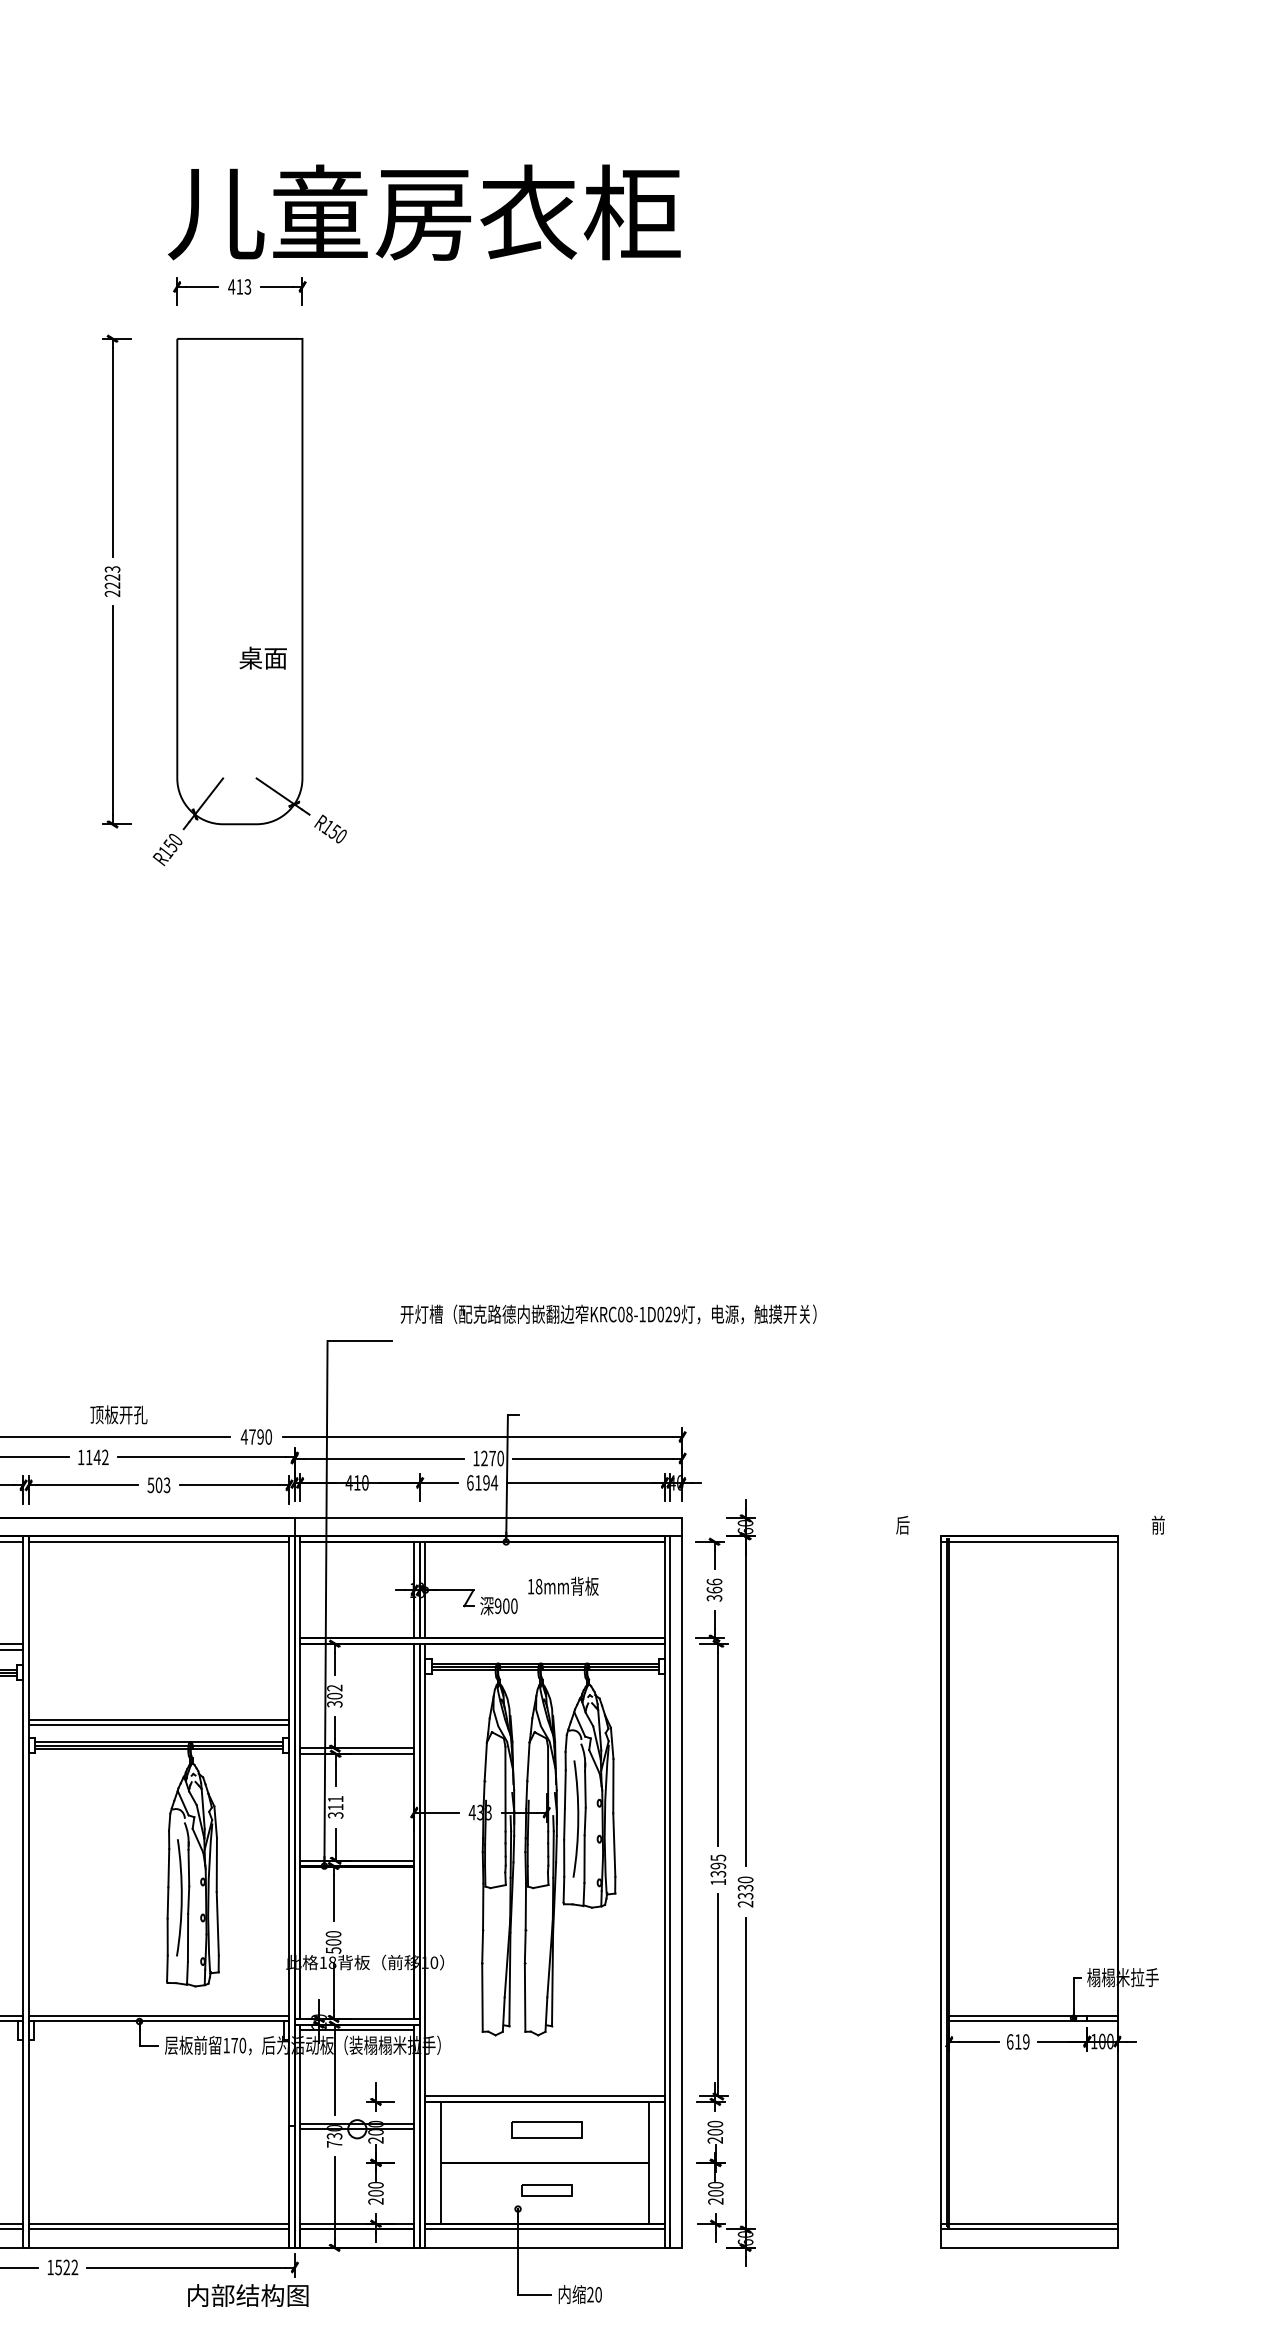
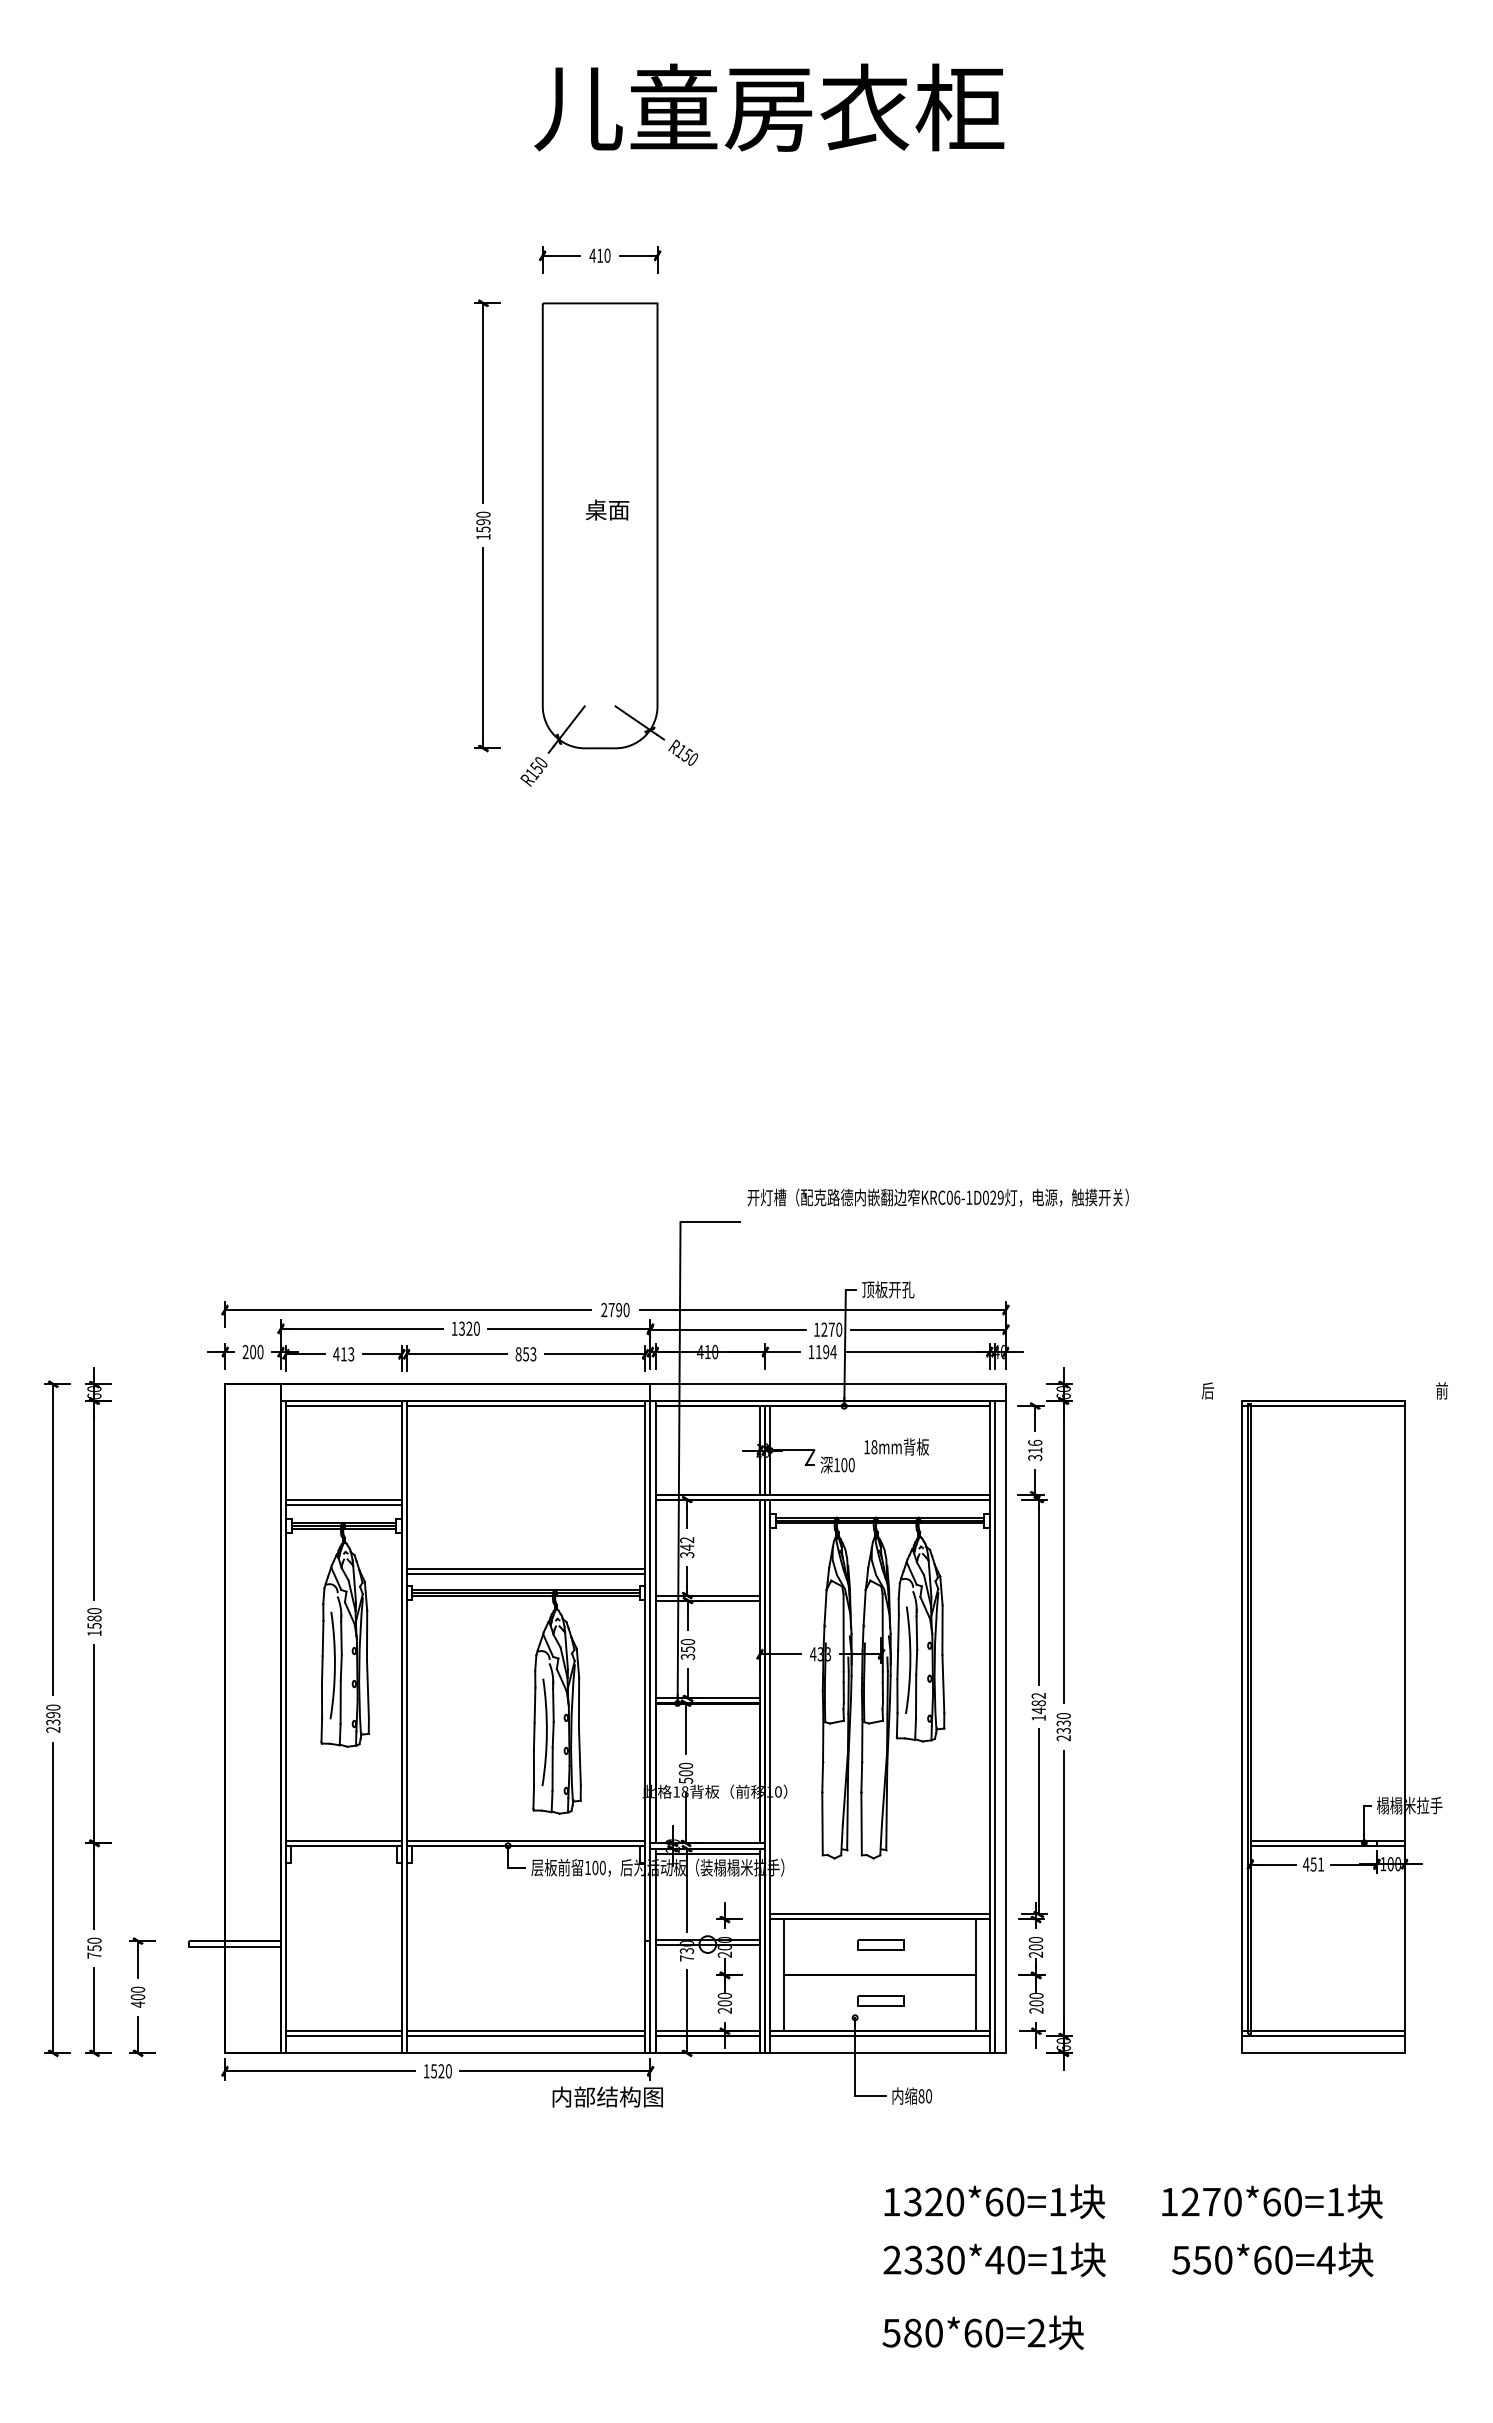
text: (424, 212) -> (769, 107), moved
text: (247, 286) -> (607, 255), 413 -> 410
text: (112, 581) -> (483, 525), 2223 -> 1590
text: (263, 657) -> (607, 509), moved
text: (629, 1314) -> (957, 1197), KRC08-1D029 -> KRC06-1D029
text: (119, 1414) -> (888, 1289), moved
text: (244, 1436) -> (604, 1309), 4790 -> 2790
text: (97, 1457) -> (469, 1328), 1142 -> 1320
text: (470, 1483) -> (811, 1352), 6194 -> 1194
text: (155, 1485) -> (522, 1354), 503 -> 853
text: (714, 1590) -> (1035, 1450), 366 -> 316
text: (497, 1606) -> (836, 1465), 900 -> 100
text: (335, 1696) -> (687, 1547), 302 -> 342
text: (335, 1802) -> (687, 1645), 311 -> 350
text: (718, 1866) -> (1038, 1703), 1395 -> 1482
text: (1016, 2041) -> (1312, 1864), 619 -> 451
text: (234, 2045) -> (595, 1867), 170 -> 100
part: (545, 2129) -> (880, 1944), size x0.71
text: (74, 2267) -> (448, 2071), 1522 -> 1520
text: (590, 2294) -> (921, 2096), 20 -> 80

